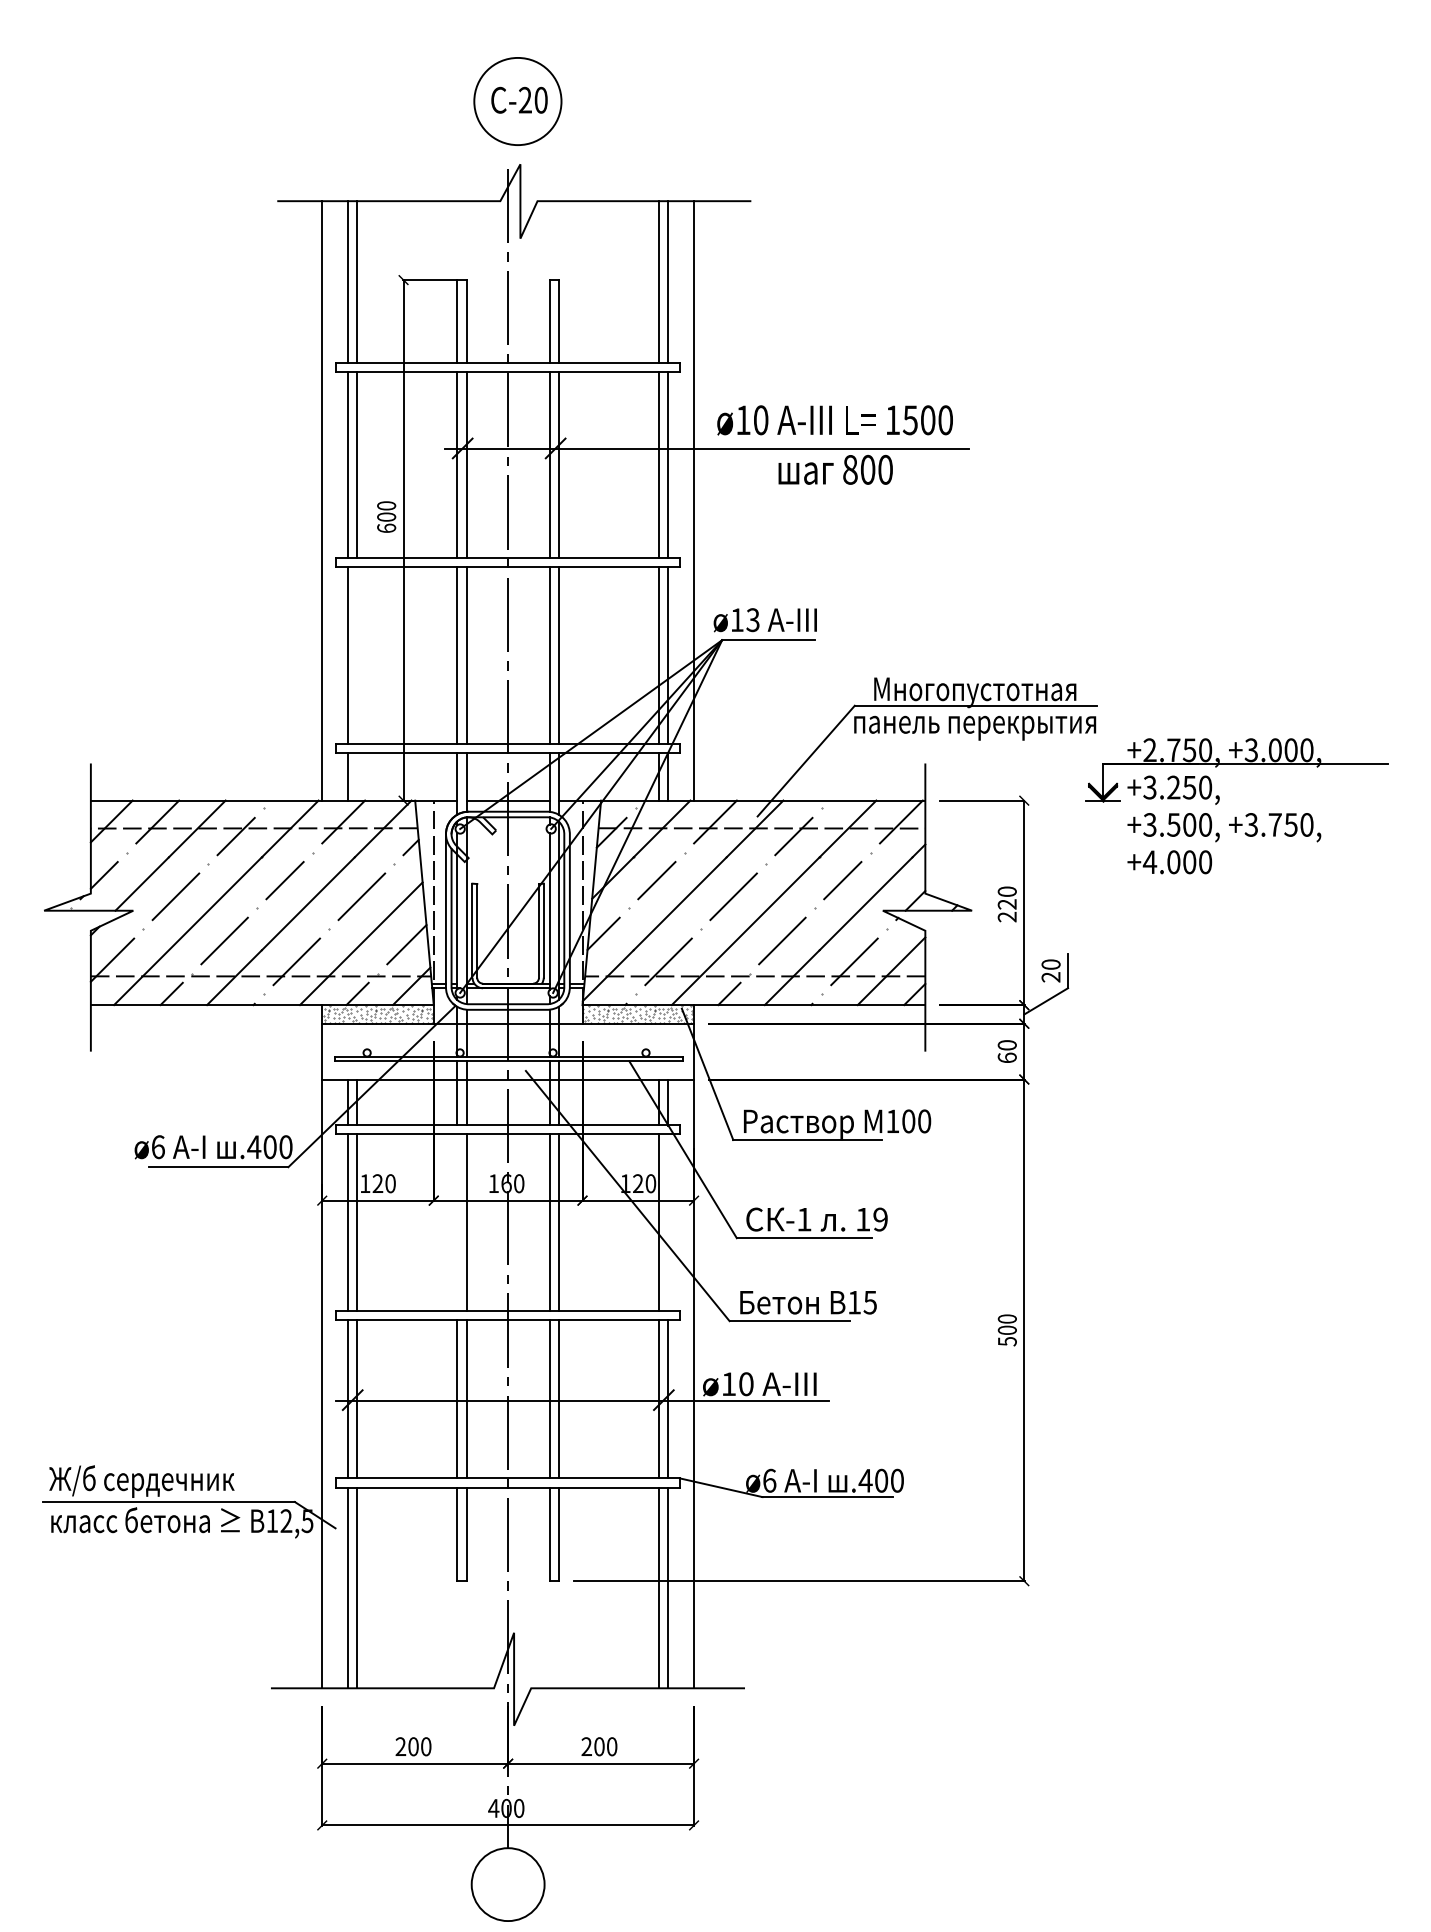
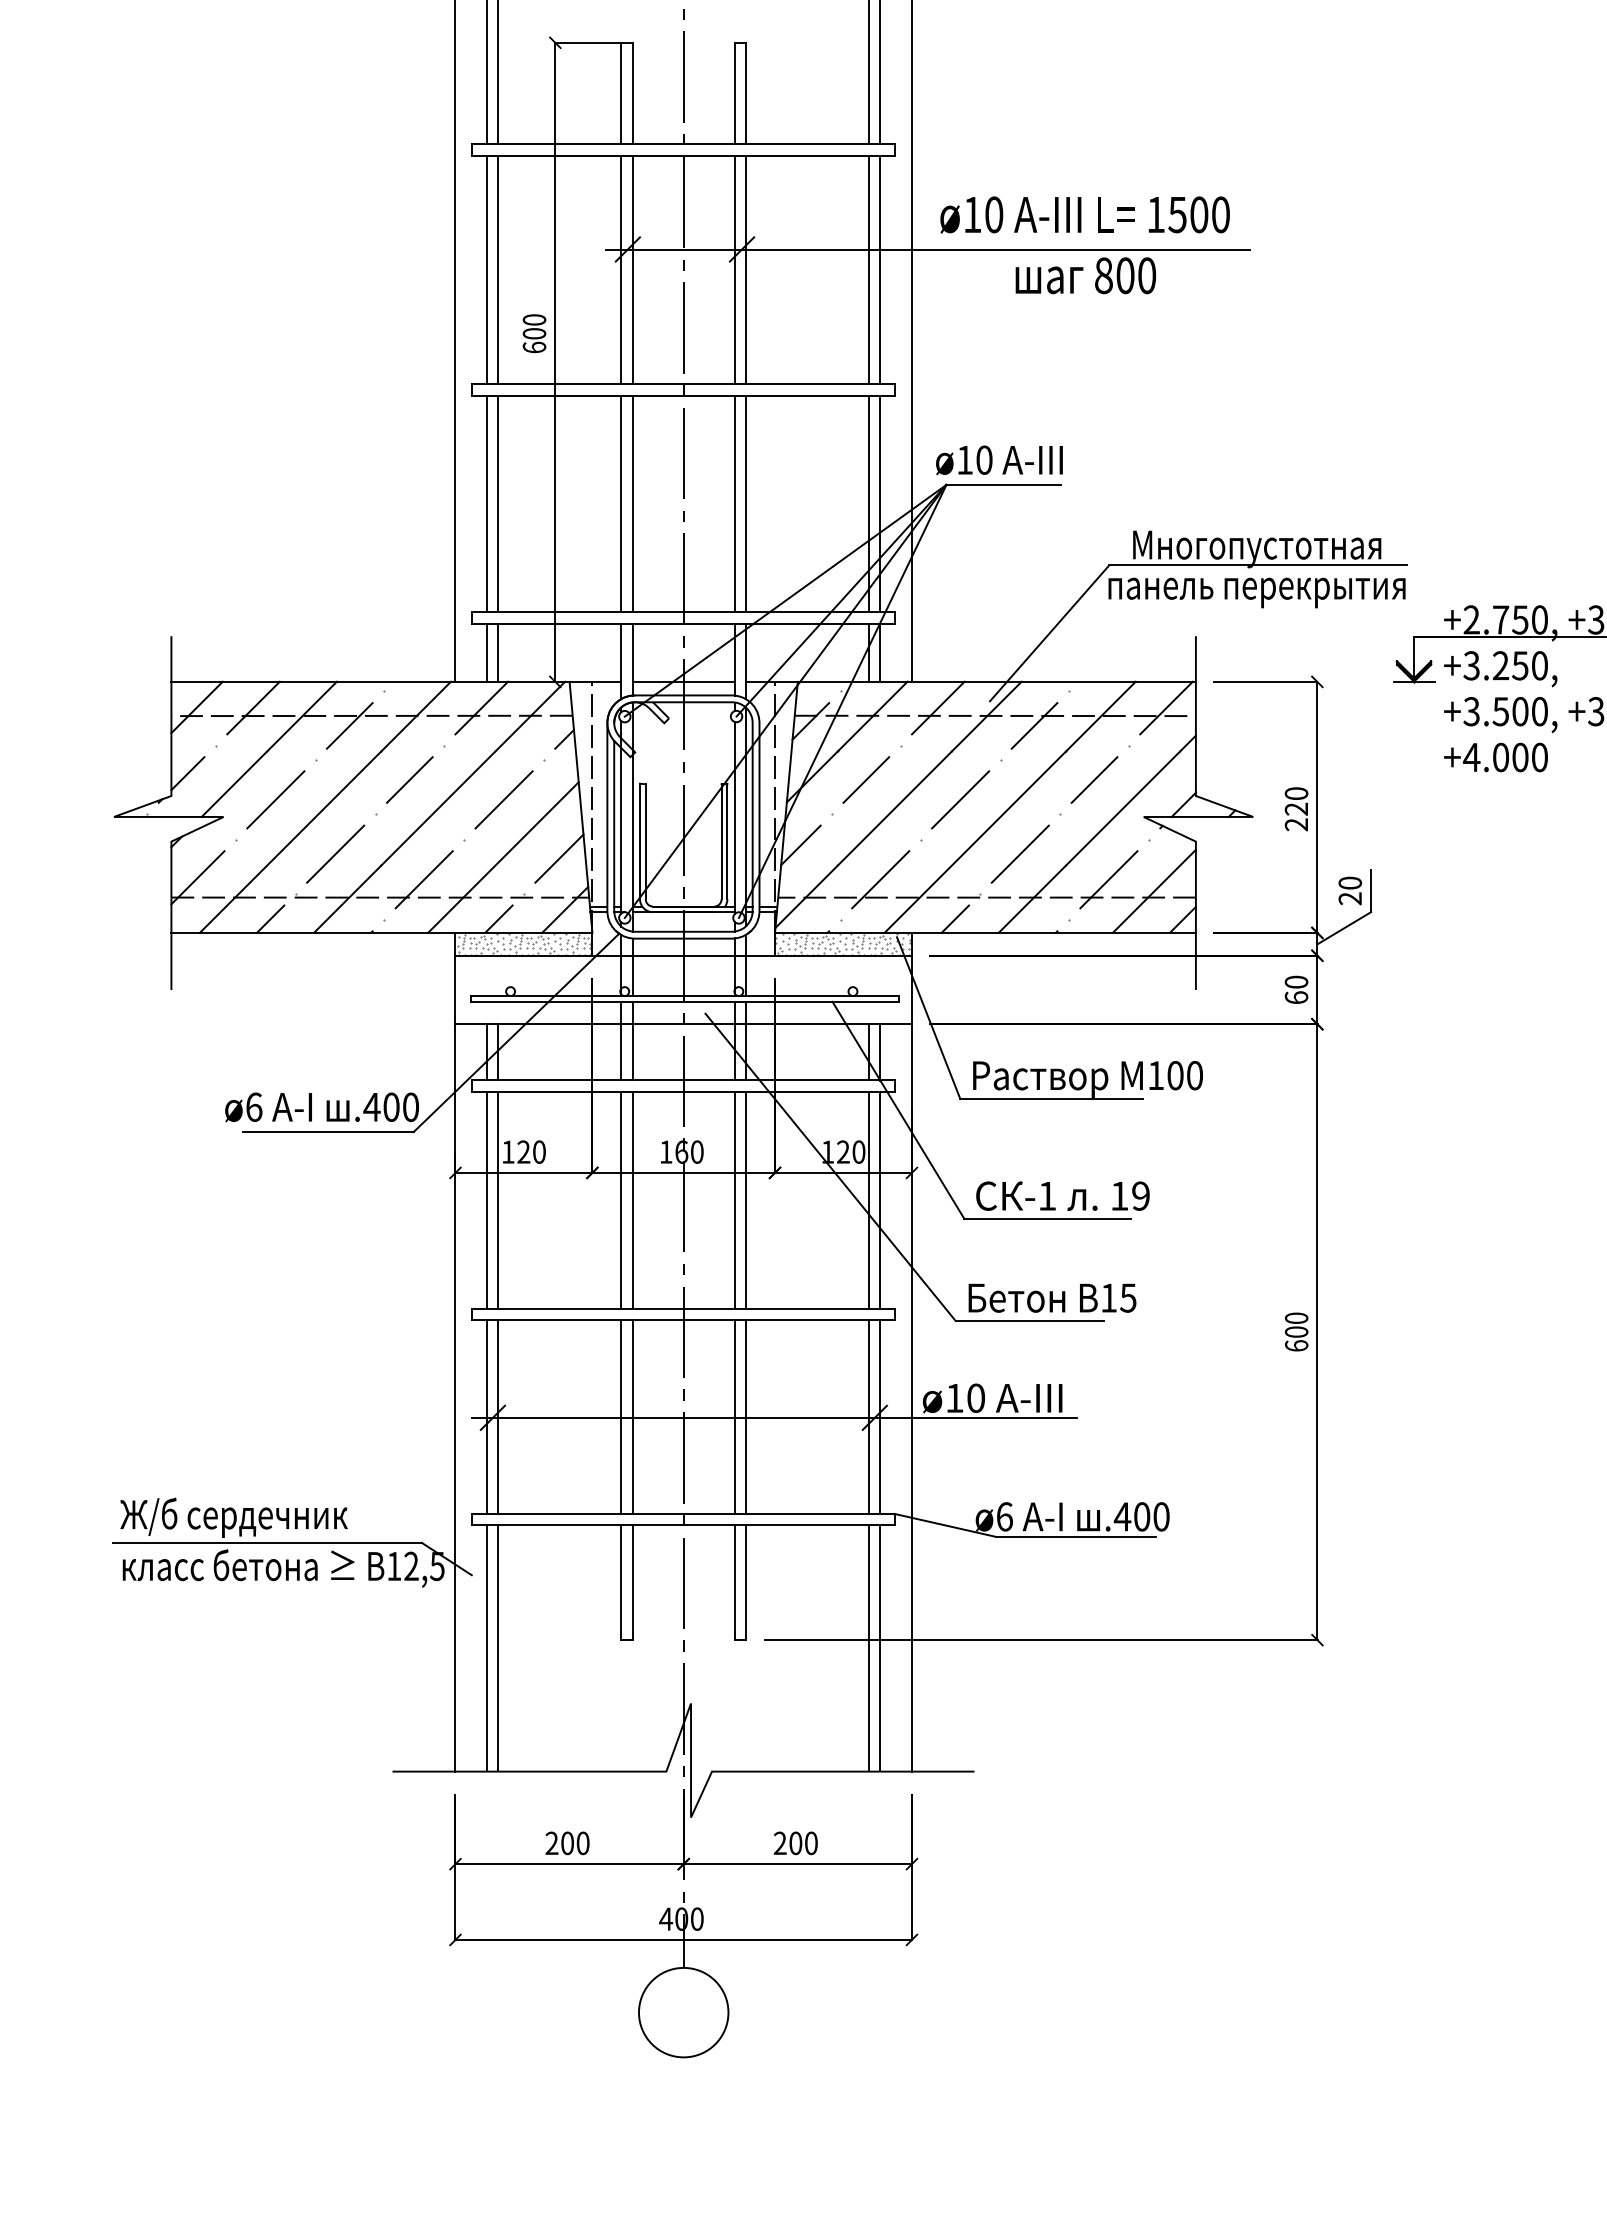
text: (752, 619) -> (983, 459), ø13 -> ø10
line: (357, 655) -> (498, 503), added
line: (357, 776) -> (498, 652), added
line: (457, 1222) -> (621, 1199), added
line: (668, 1222) -> (880, 1199), added
text: (1006, 1341) -> (1295, 1345), 500 -> 600

